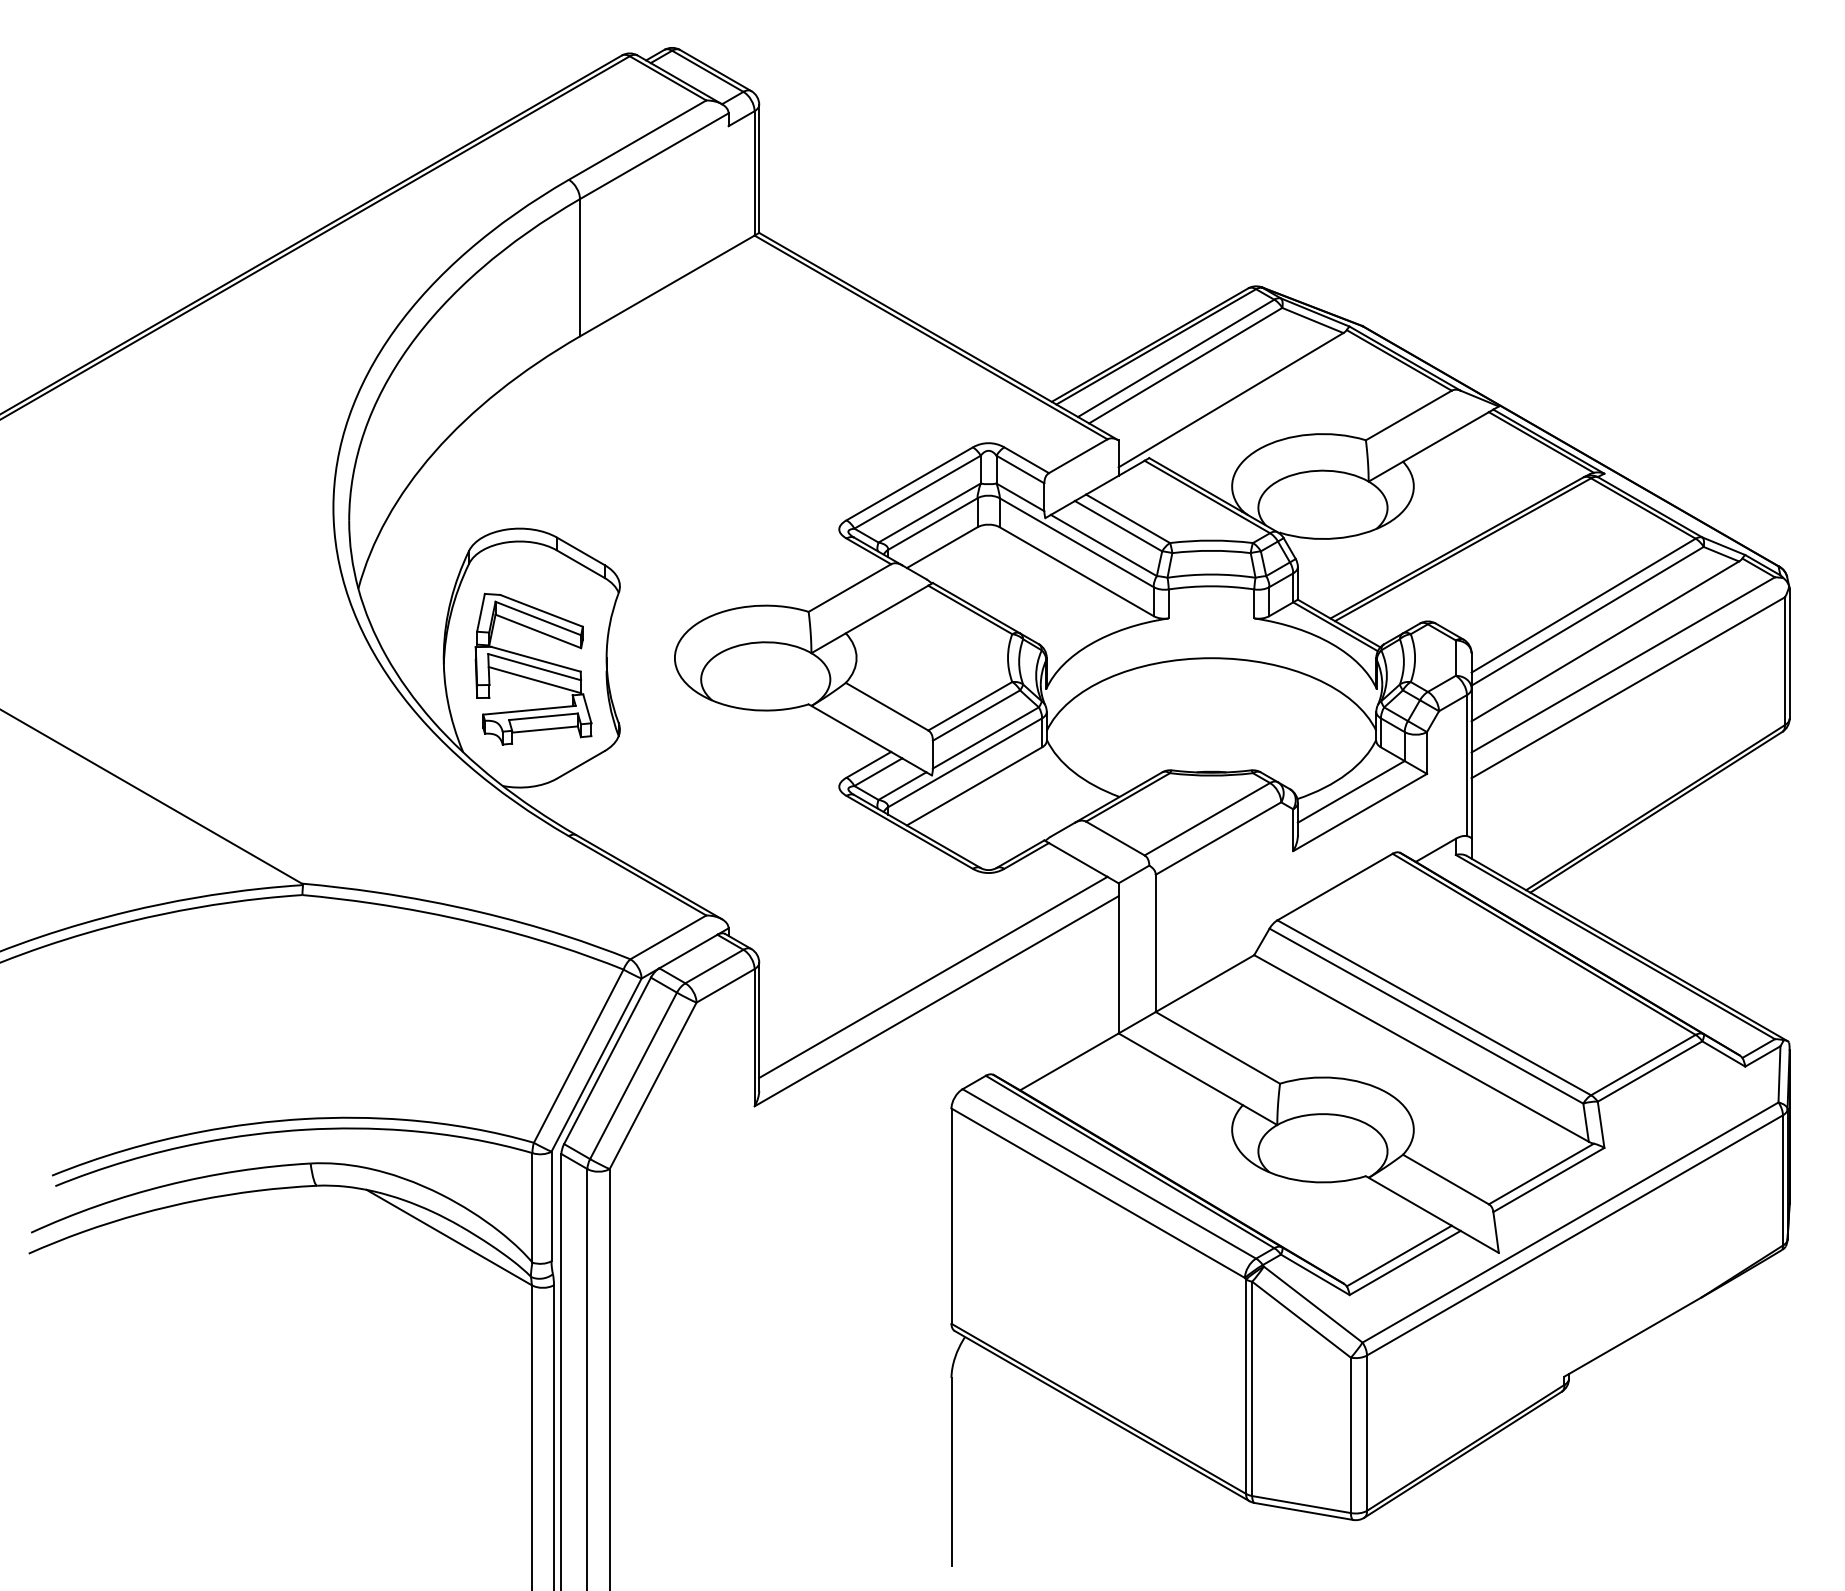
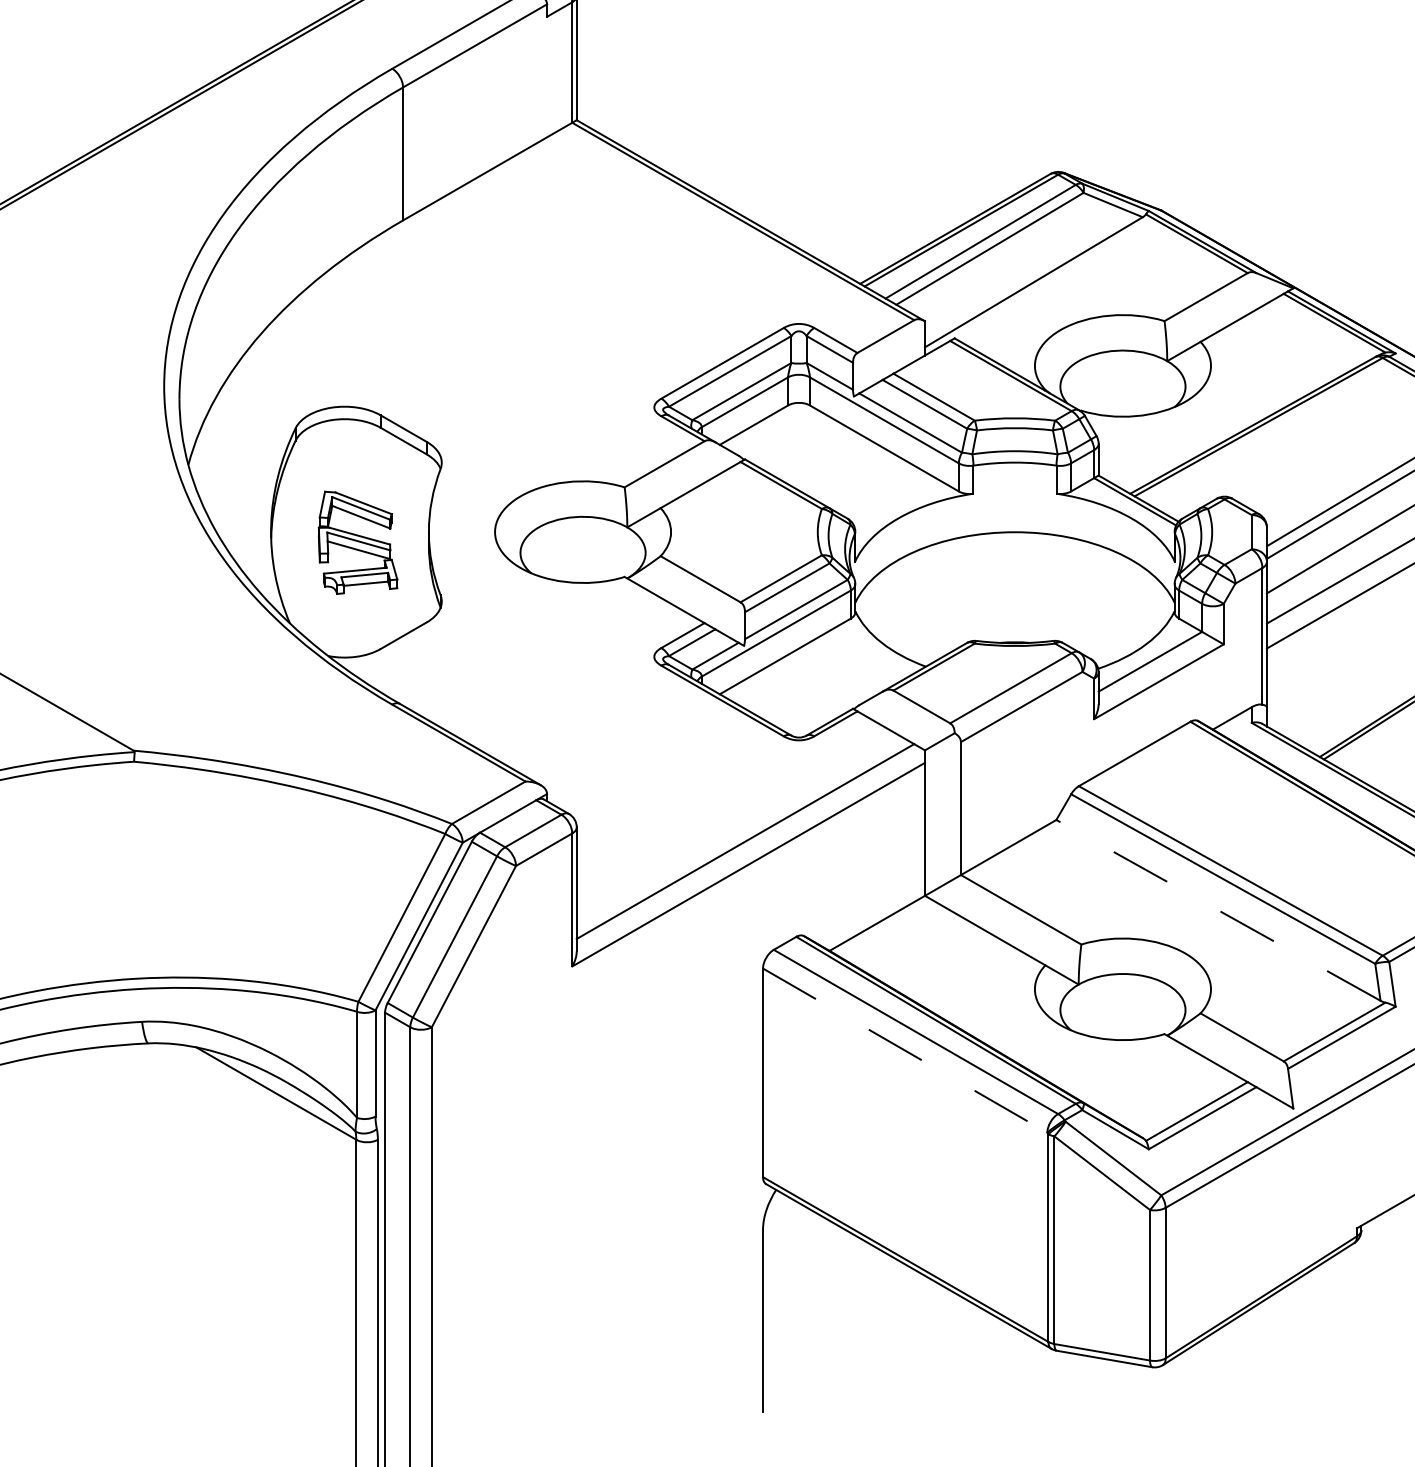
part: (533, 668) -> (358, 542), size x0.7
line: (1421, 1048) -> (1218, 910), solid -> dashed
line: (1098, 1193) -> (905, 1050), solid -> dashed

